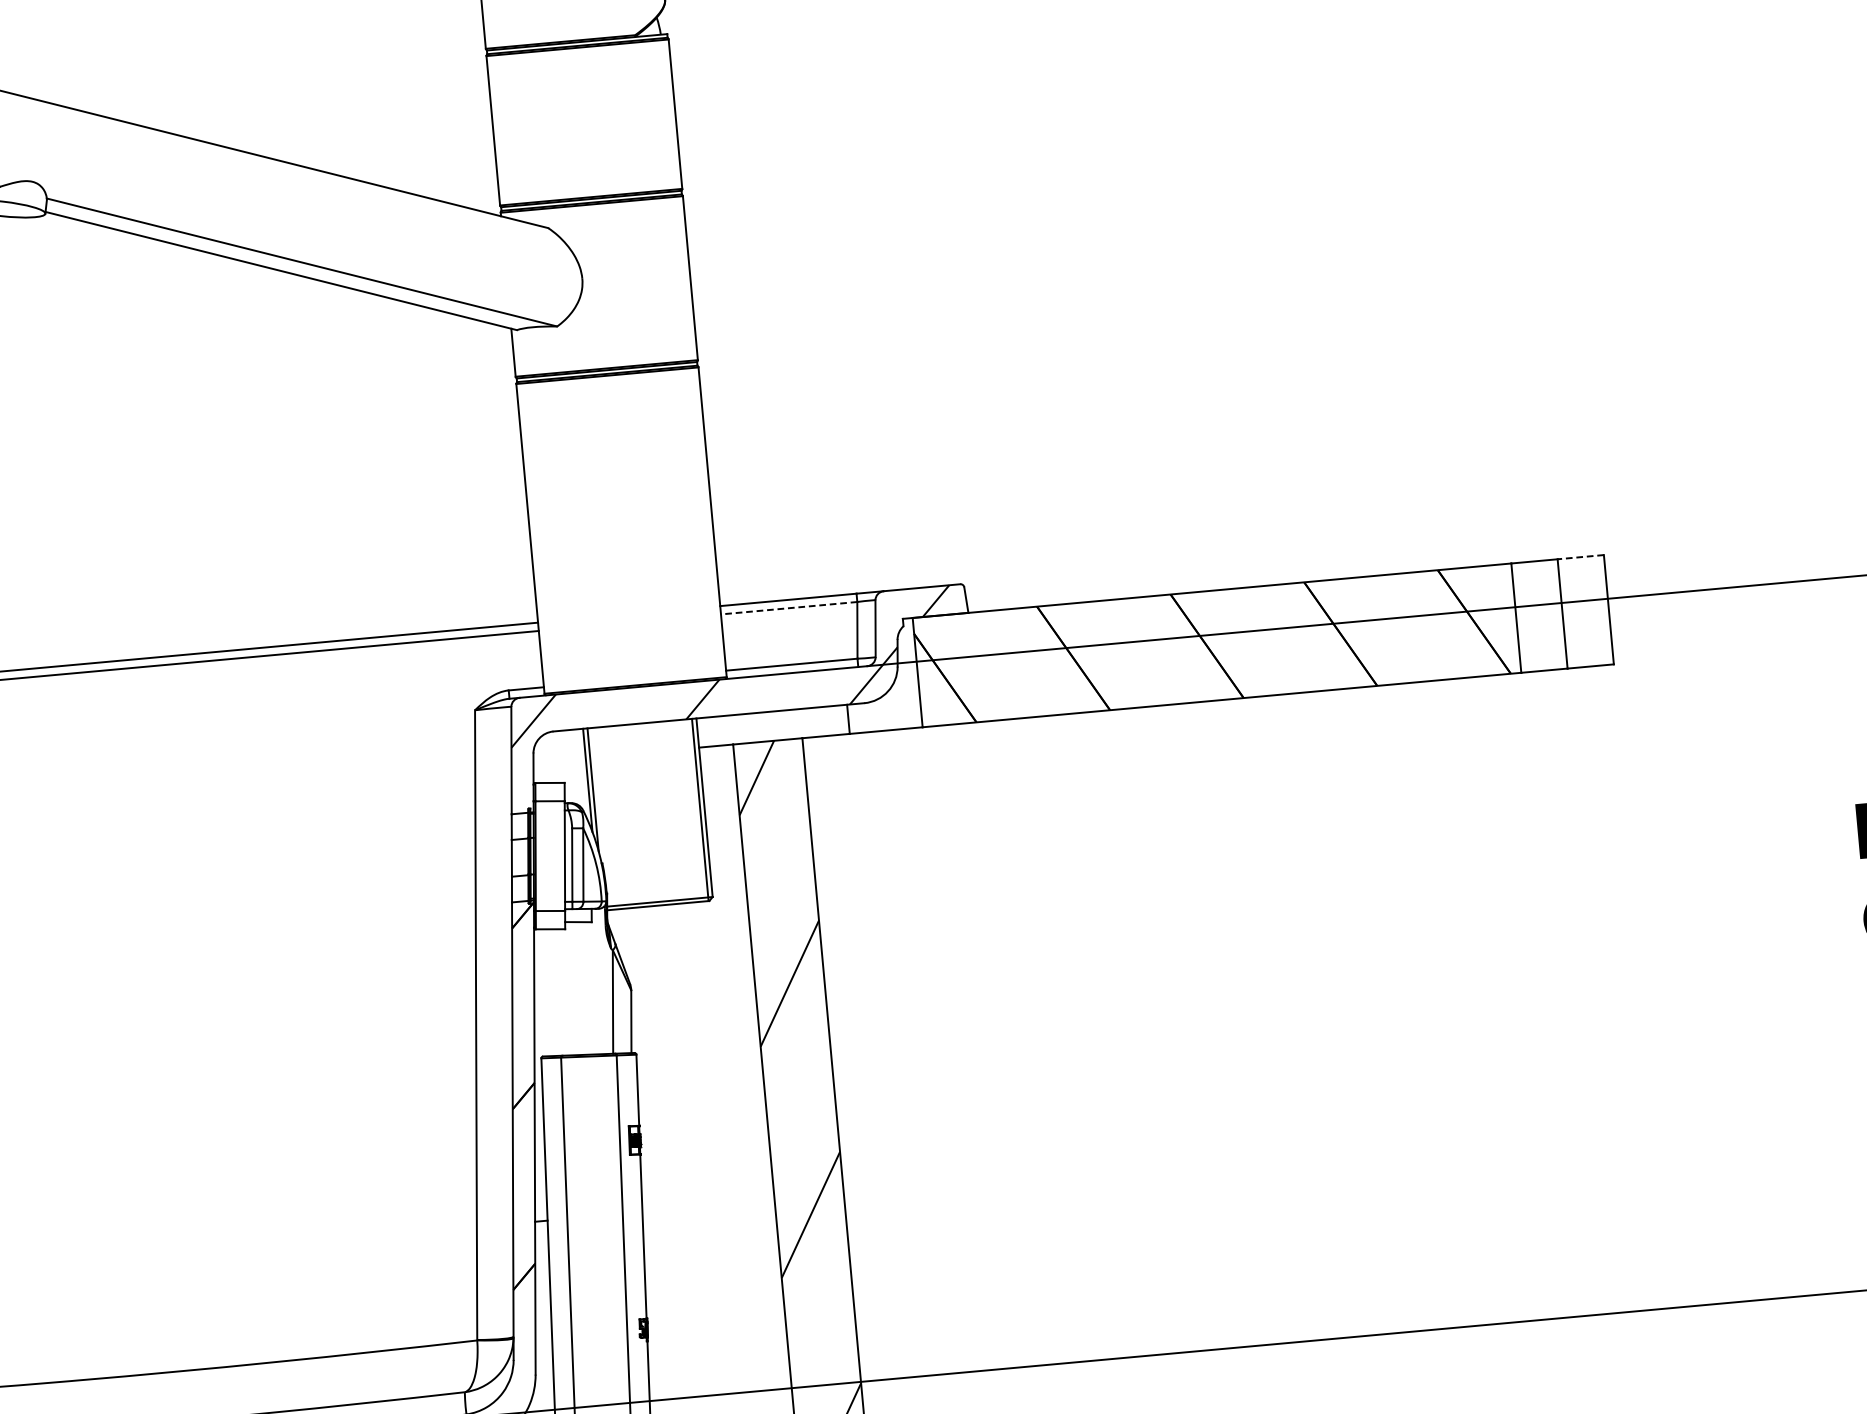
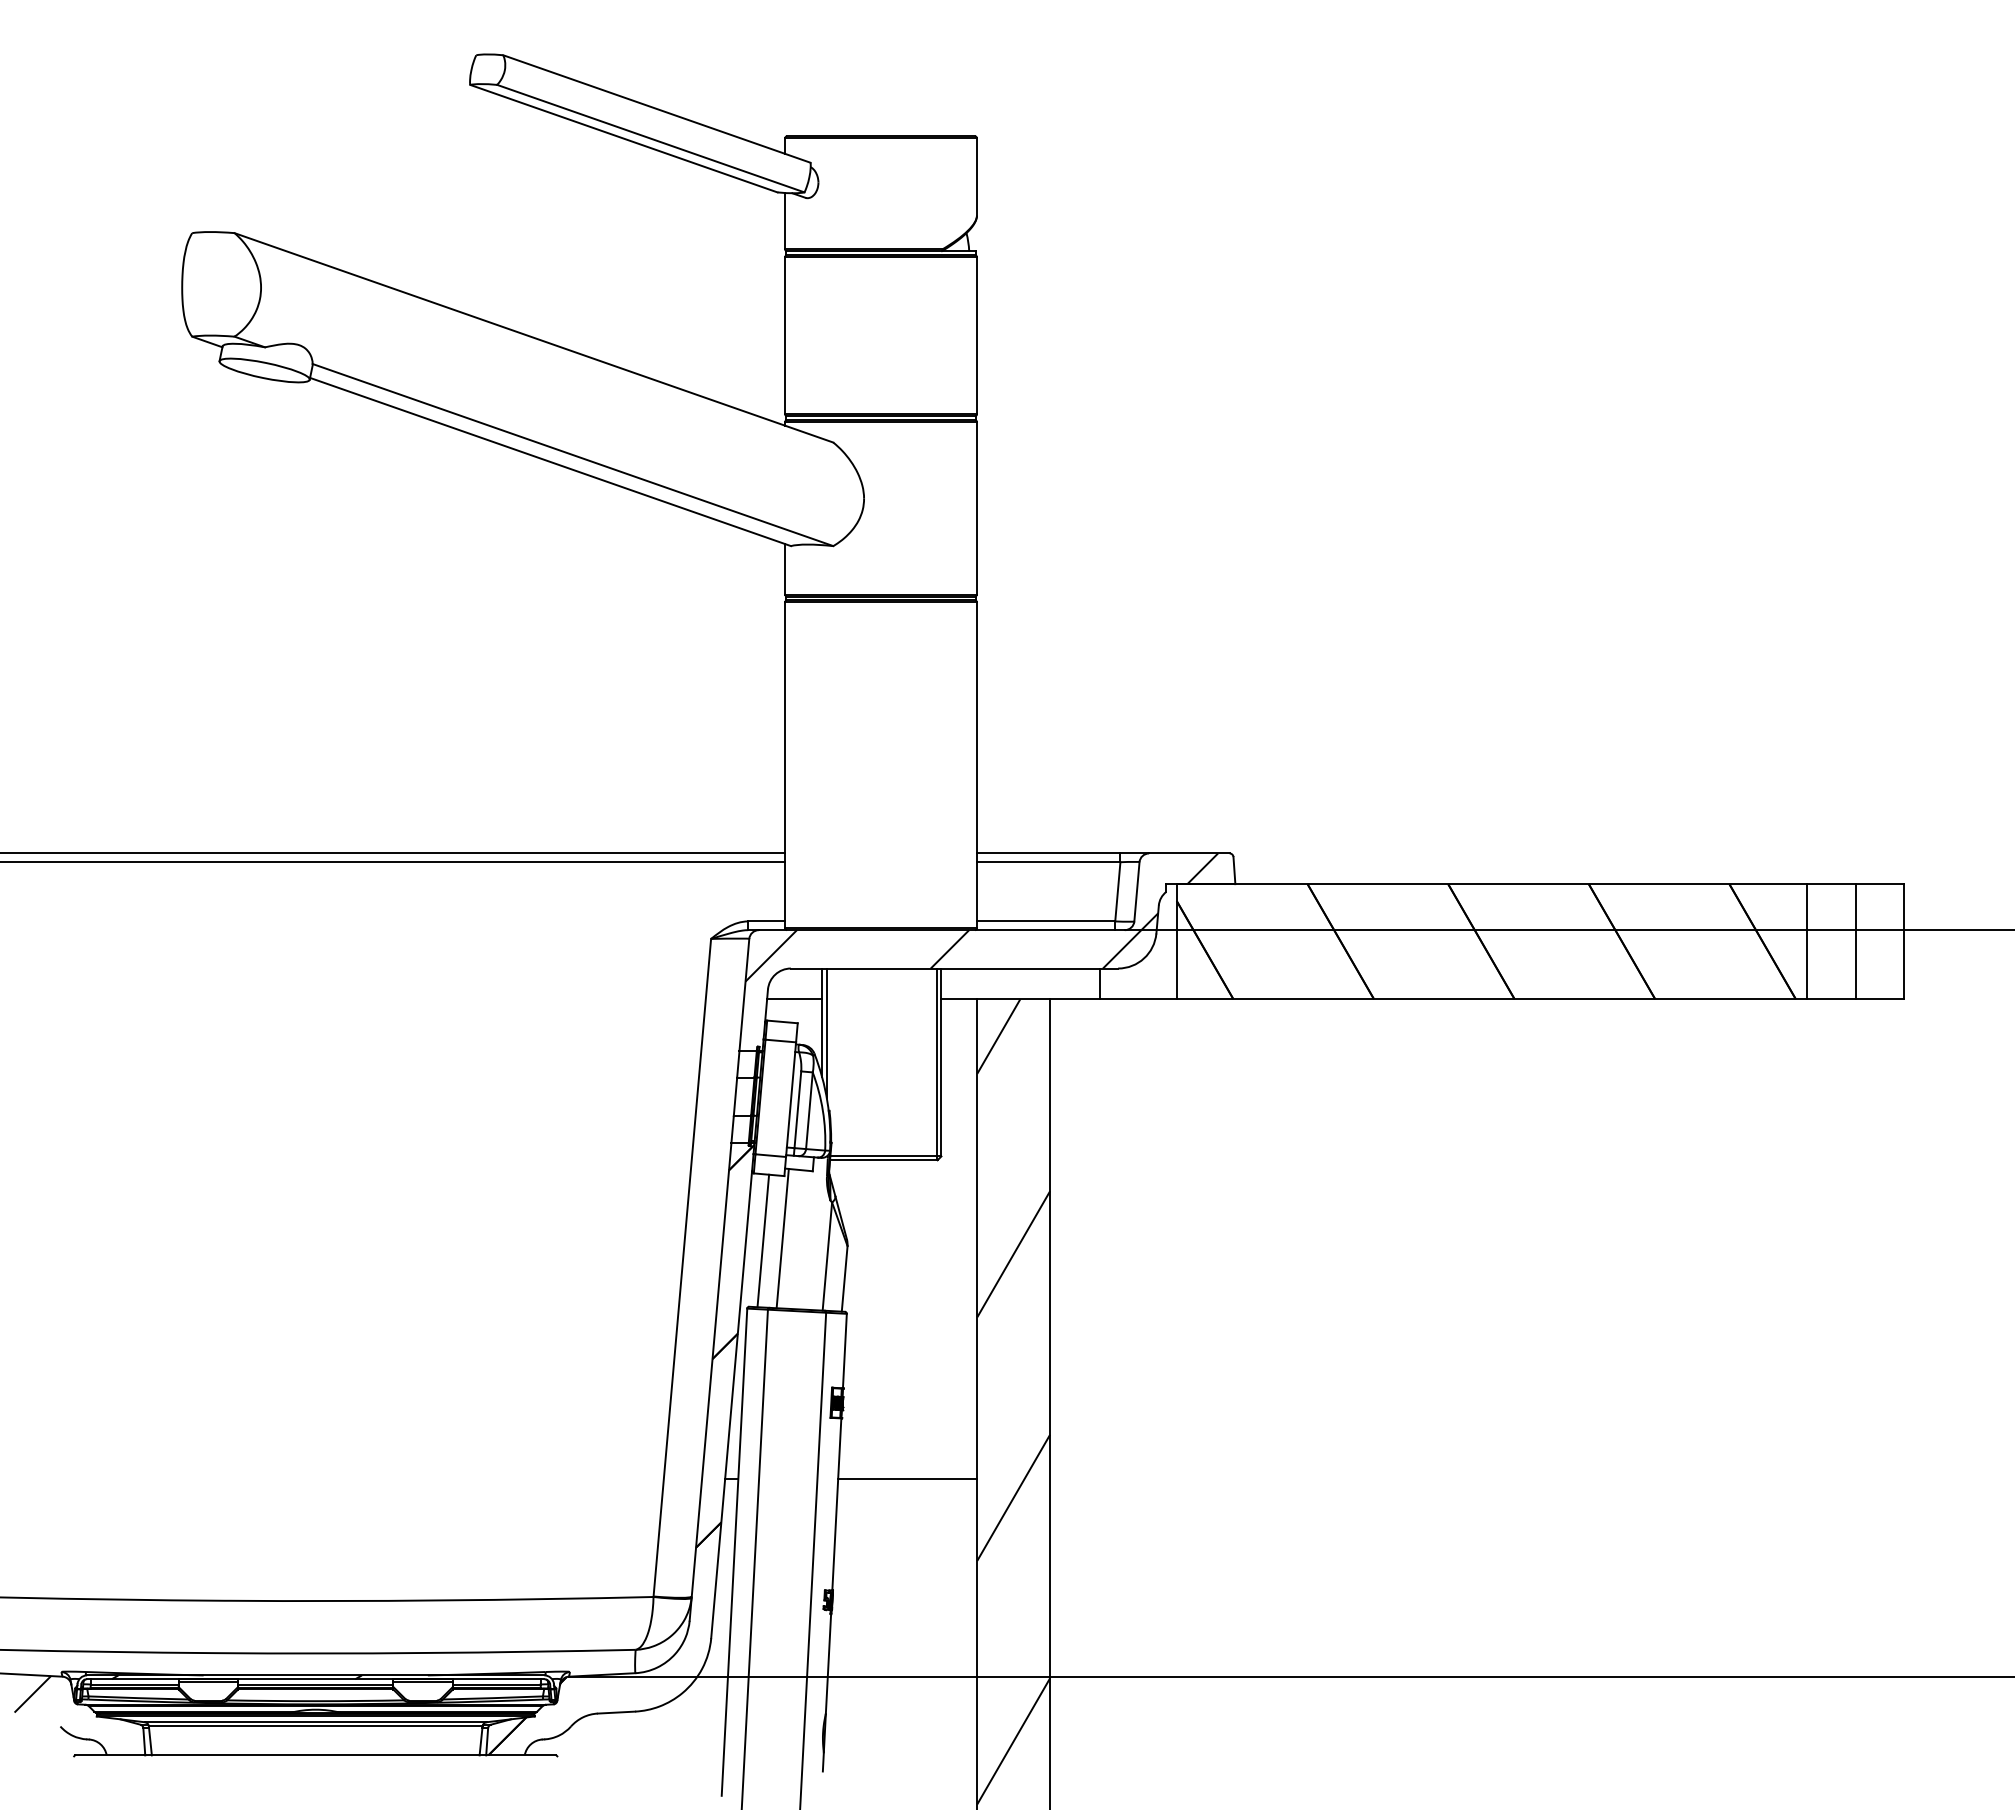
line: (1580, 557) -> (1879, 884), dashed -> solid
line: (789, 608) -> (1048, 862), dashed -> solid
line: (559, 760) -> (794, 999), added
line: (568, 988) -> (782, 1238), added
line: (550, 992) -> (763, 1240), added
line: (708, 1205) -> (907, 1478), added

